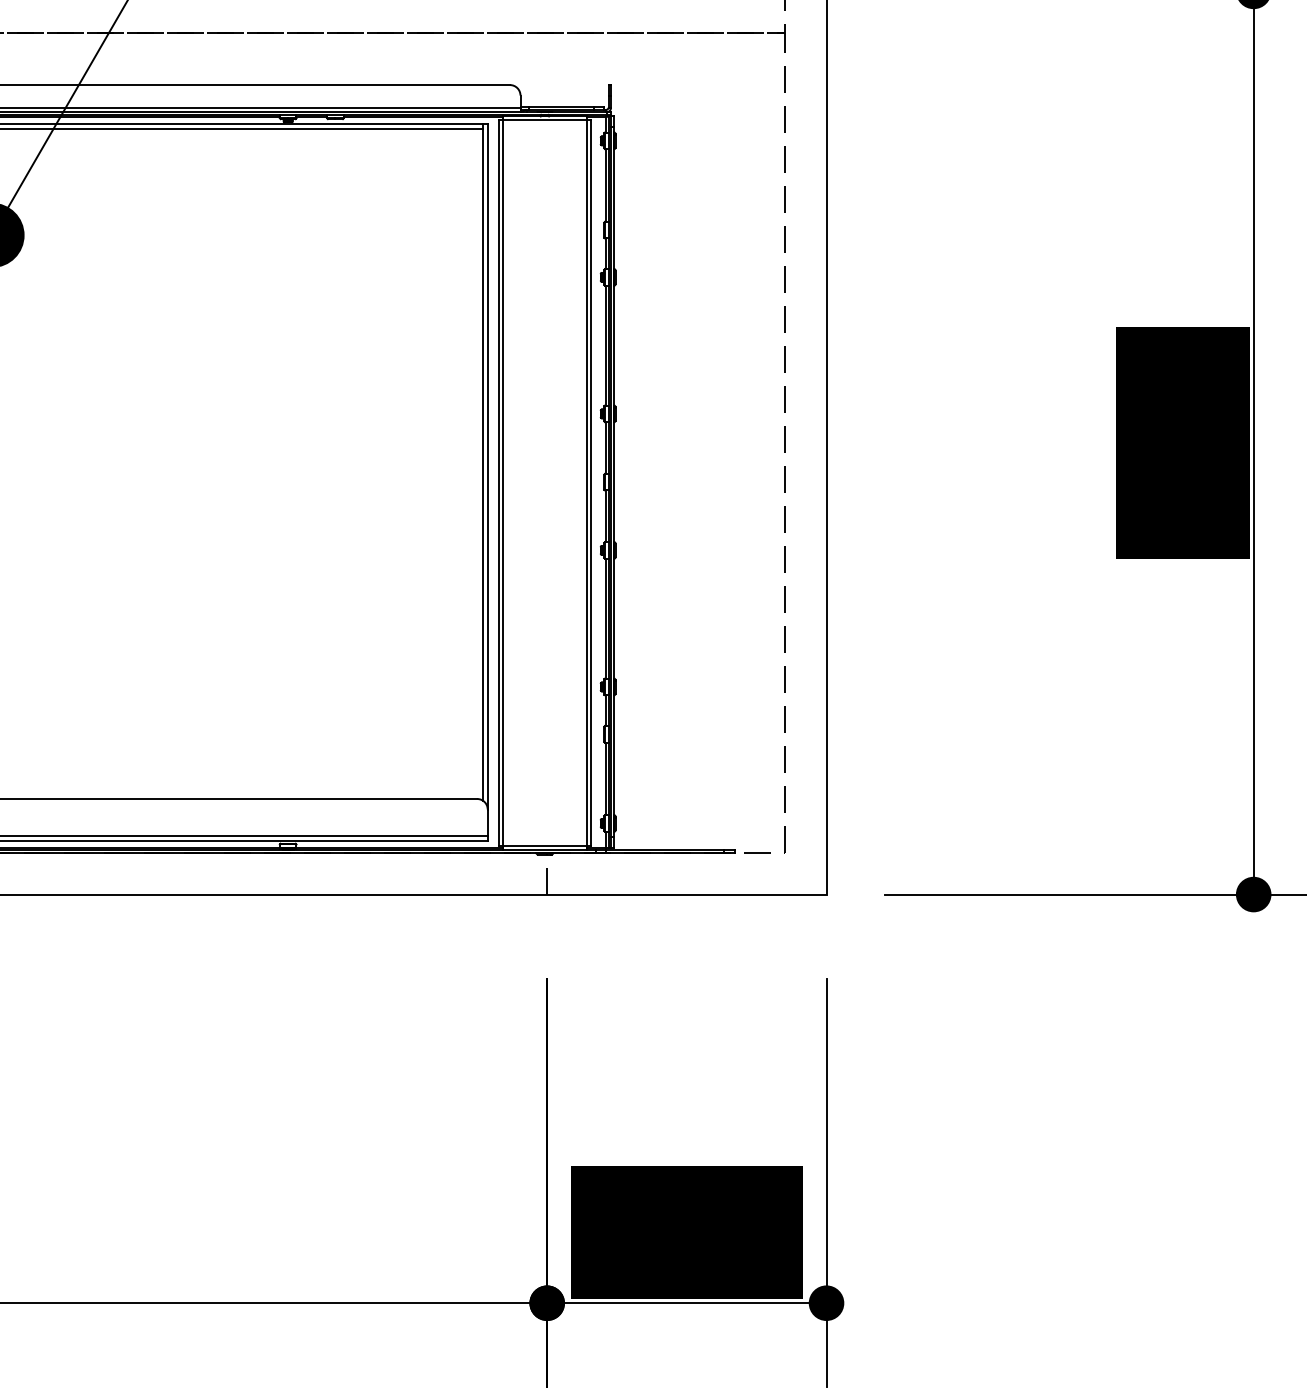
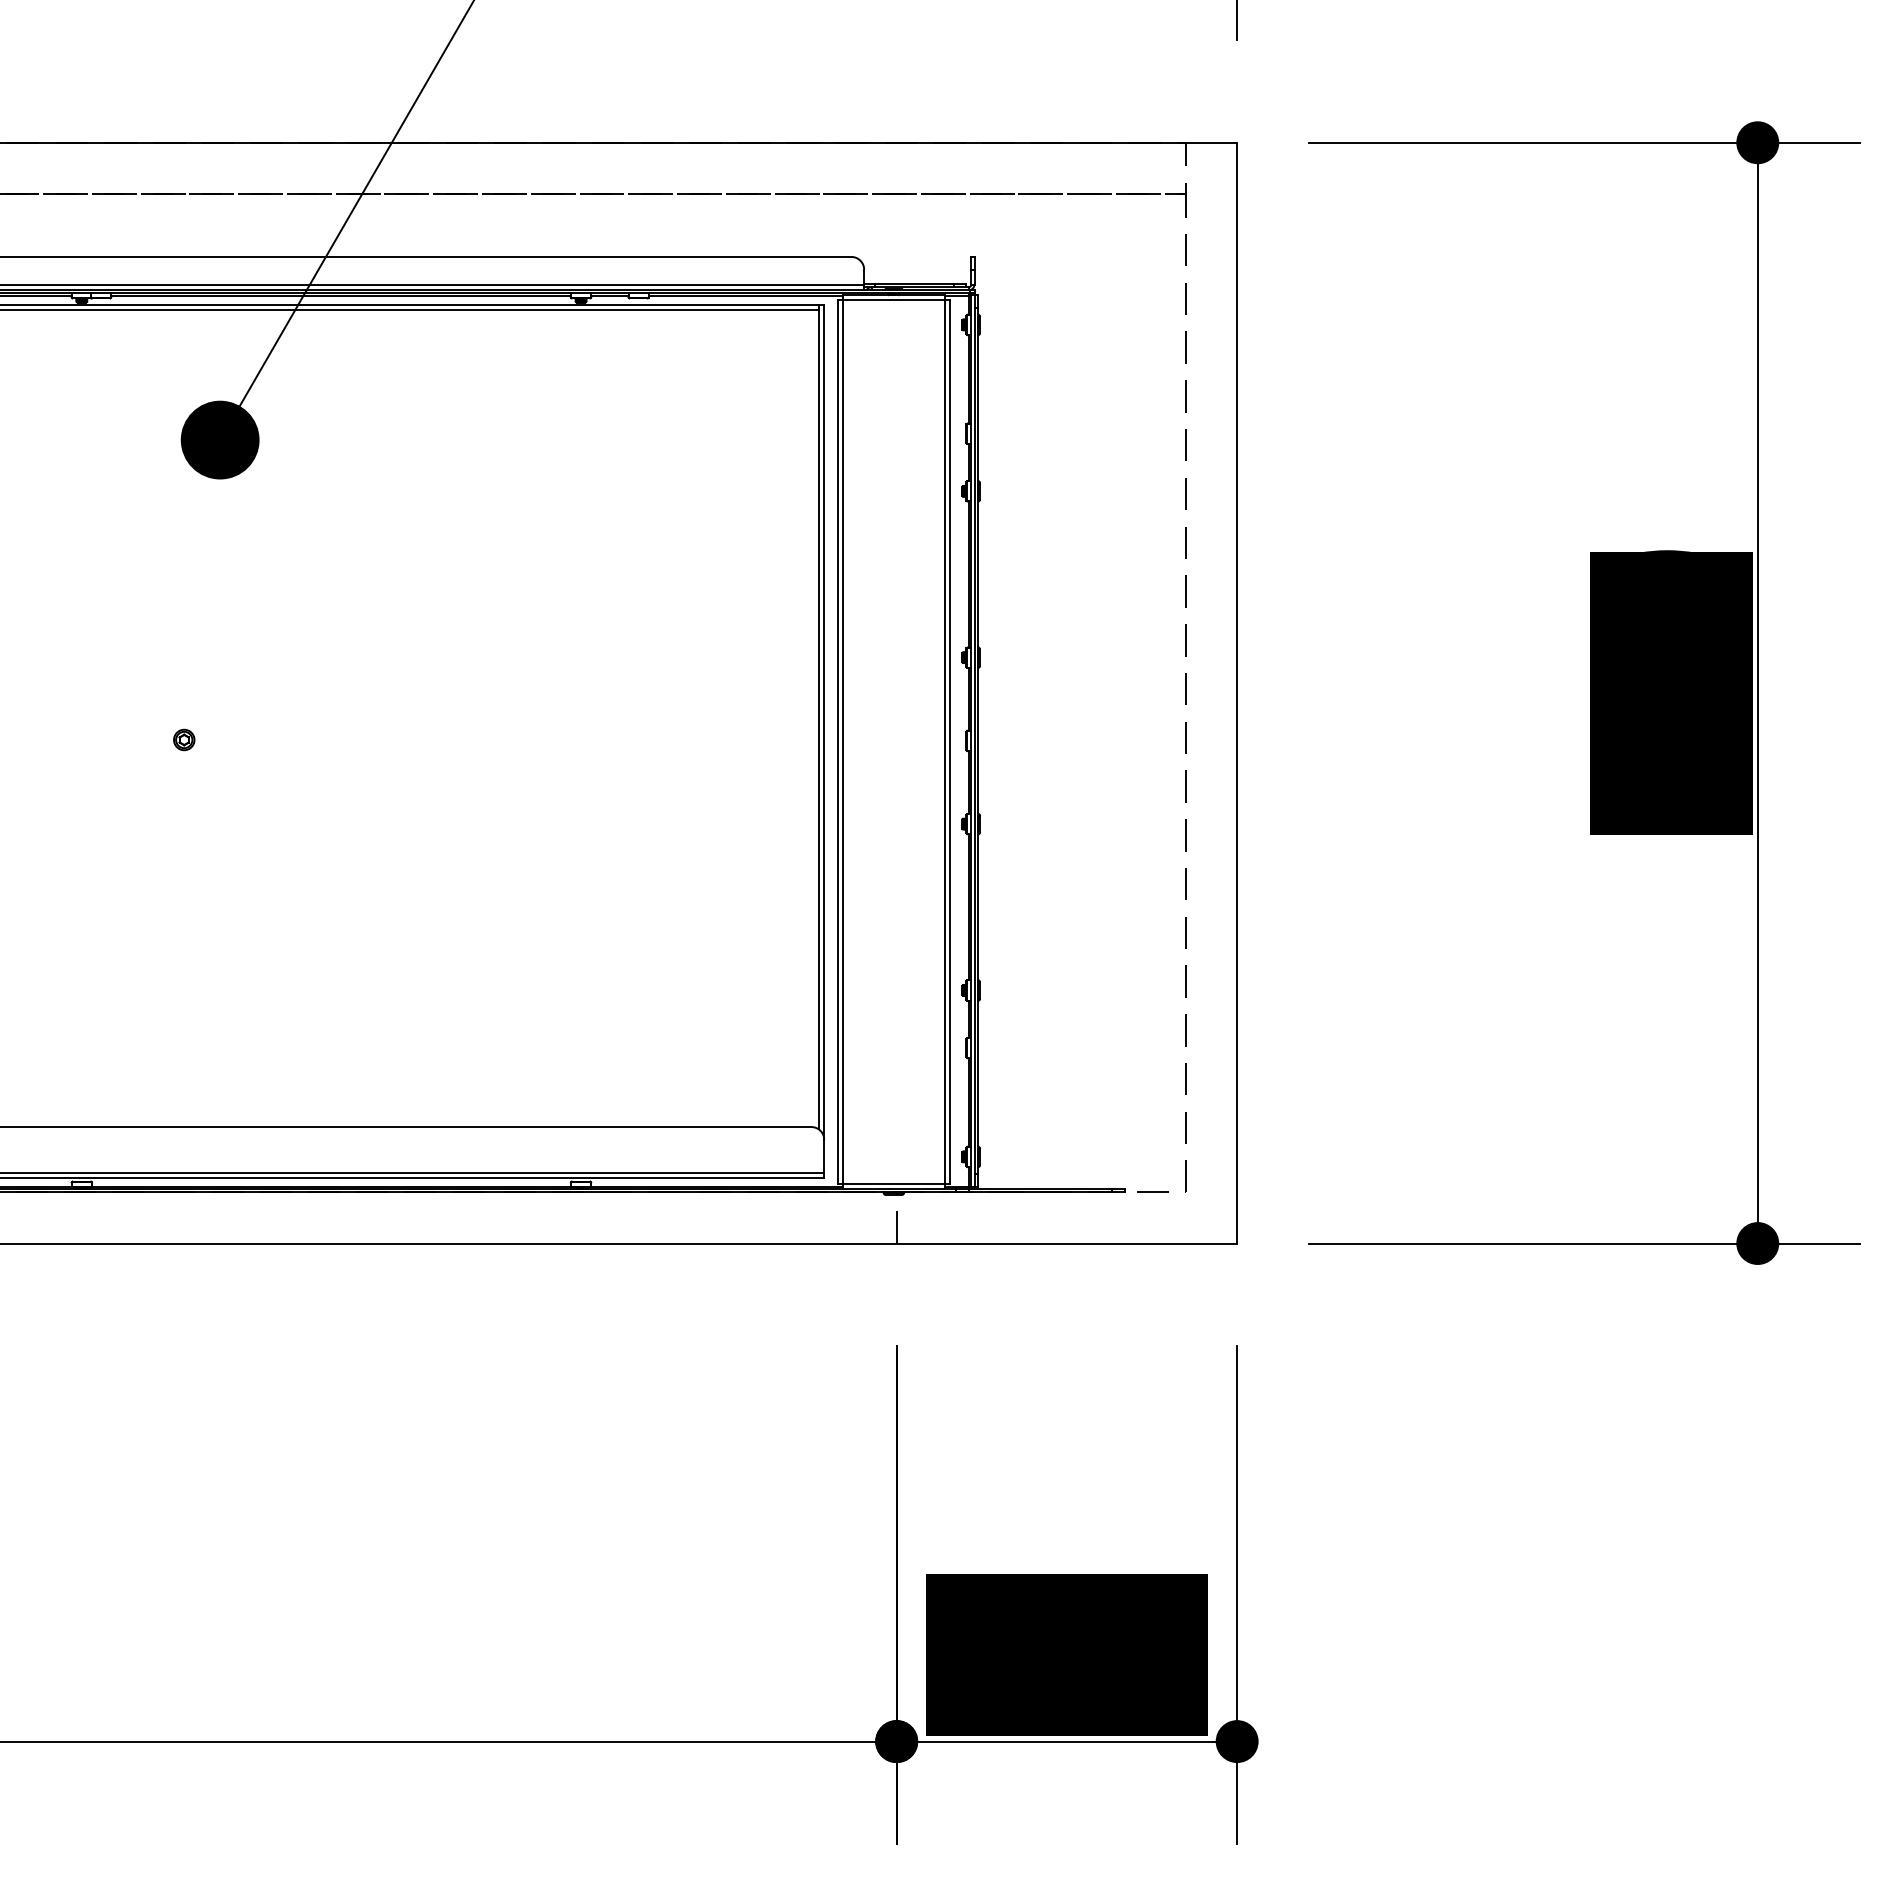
text: (1178, 325) -> (1666, 550), 433 -> 430

